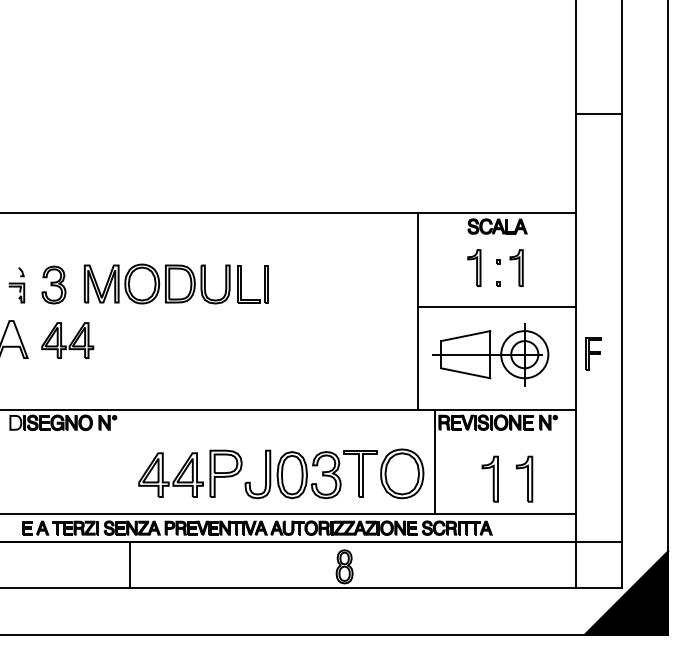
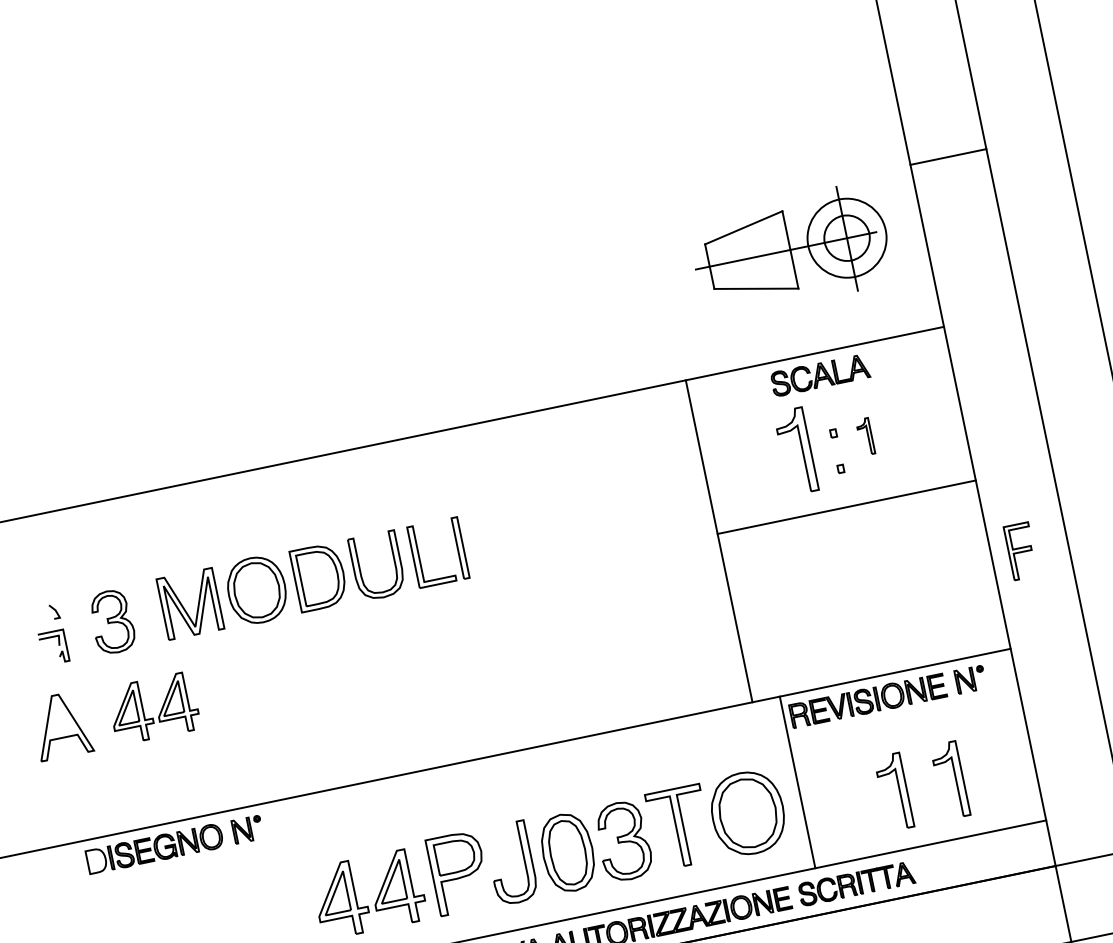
part: (474, 267) -> (796, 450), size x1.4
part: (516, 267) -> (865, 435), size x0.6
part: (490, 354) -> (790, 249), moved

